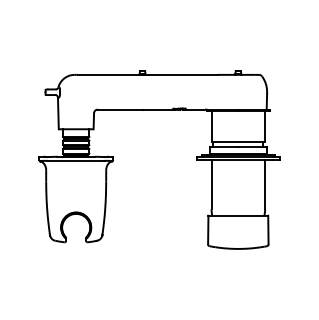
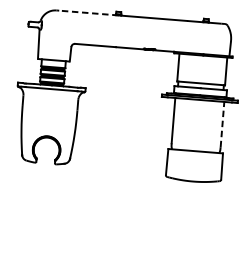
line: (109, 74) -> (88, 12), solid -> dashed
line: (265, 184) -> (222, 124), solid -> dashed

